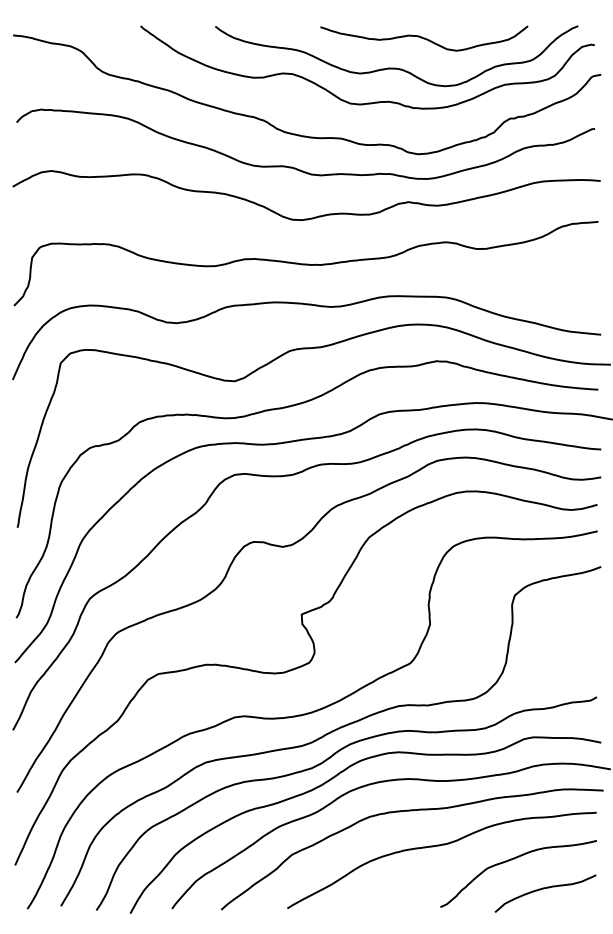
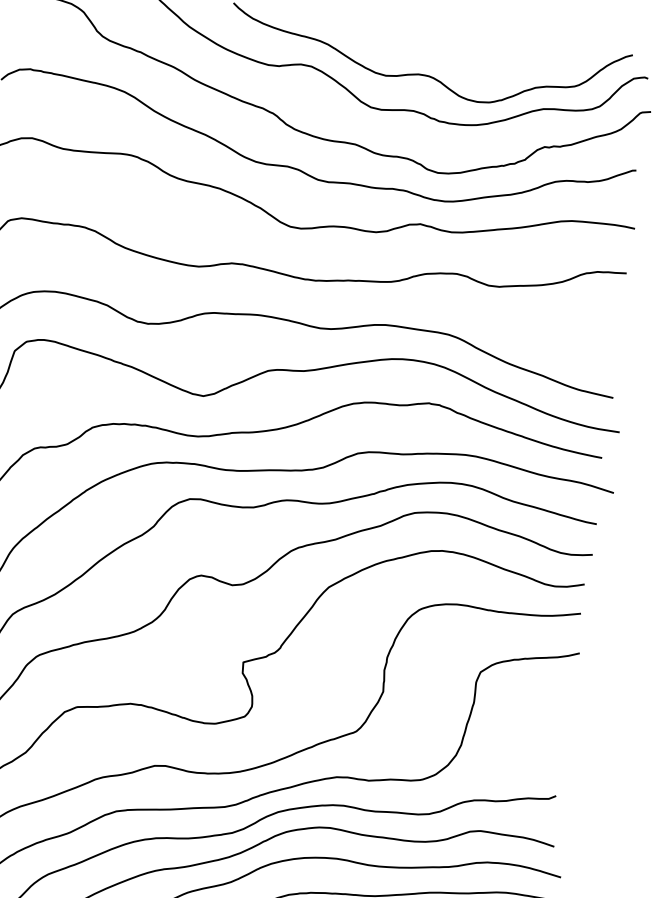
curve: (424, 38) -> (461, 46), removed

